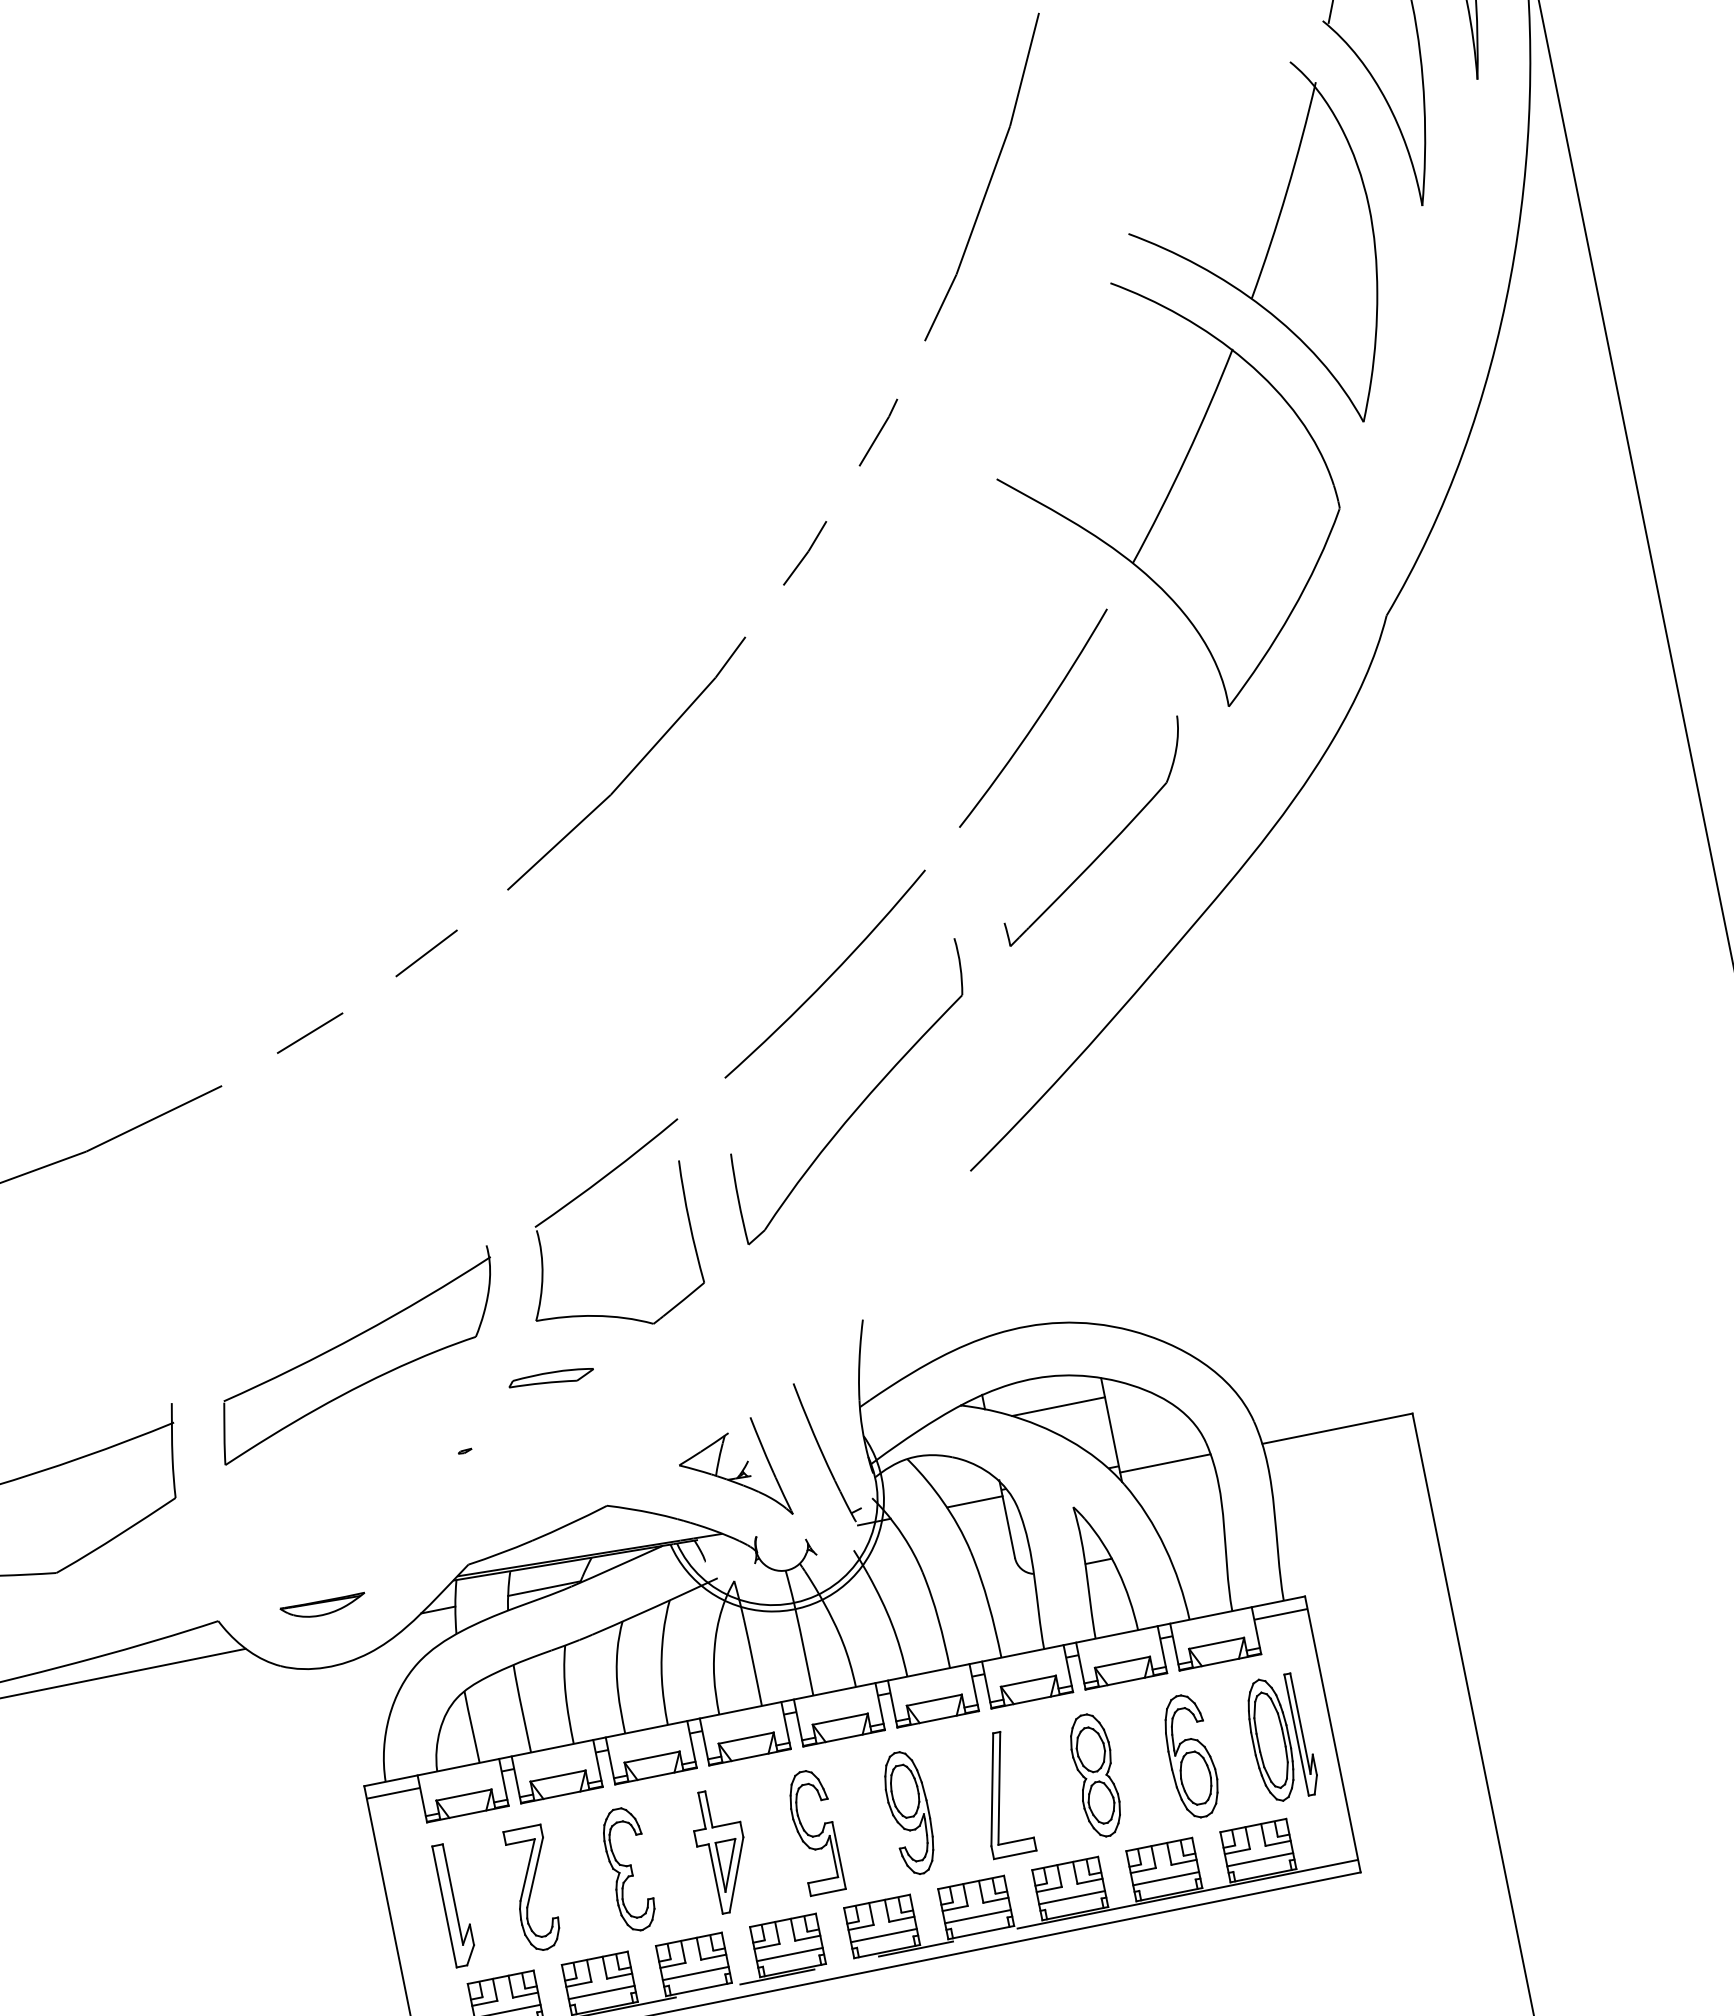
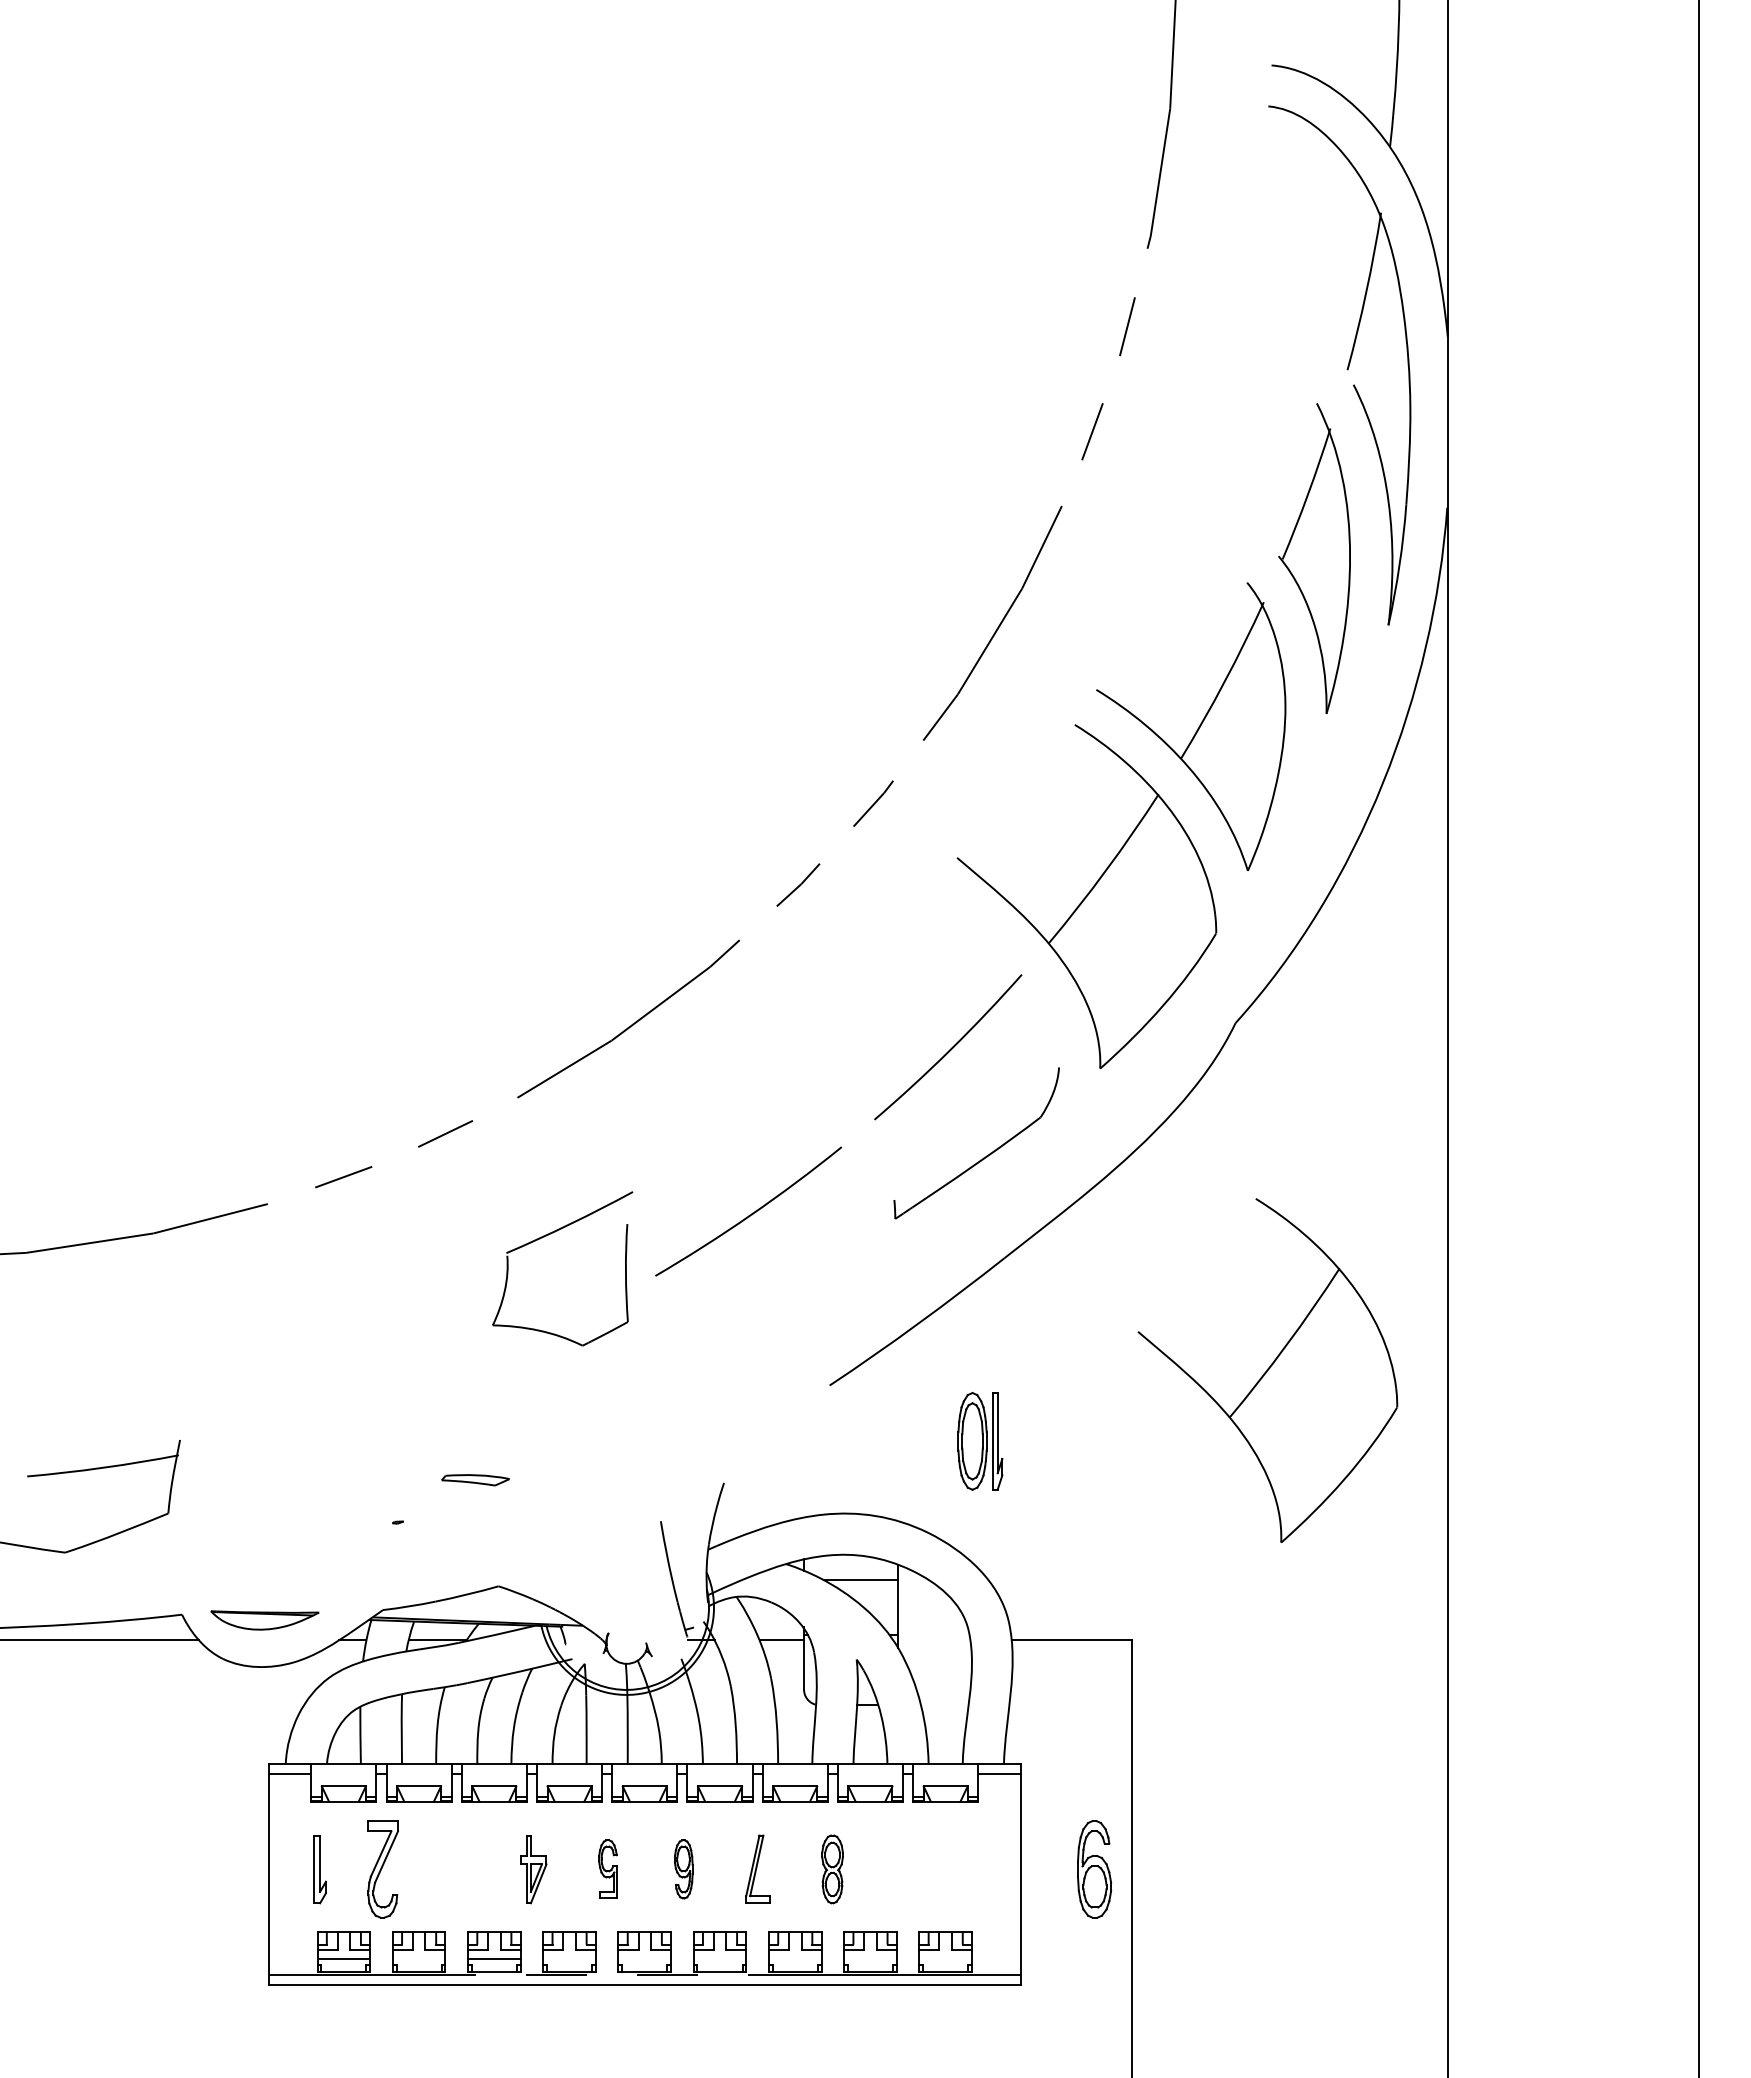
part: (1514, 1042) -> (1267, 1370), added
part: (862, 1100) -> (757, 1314), removed
part: (580, 1196) -> (546, 1236), moved
part: (355, 1355) -> (328, 1431), removed
line: (1165, 1463) -> (934, 1640), removed
part: (733, 1474) -> (600, 1581), removed
part: (324, 1607) -> (265, 1620), size x1.6
part: (1280, 1737) -> (980, 1440), moved
part: (1191, 1756) -> (1094, 1869), moved
part: (1095, 1775) -> (832, 1869), size x0.7
part: (1002, 1794) -> (757, 1869), size x0.7
part: (909, 1813) -> (683, 1869), size x0.6
part: (814, 1832) -> (607, 1869), size x0.6
part: (722, 1851) -> (533, 1869), size x0.7
line: (1259, 1859) -> (945, 1959), removed
part: (629, 1869) -> (459, 1869), removed
line: (1166, 1878) -> (870, 1959), removed
line: (1071, 1897) -> (794, 1959), removed
part: (455, 1904) -> (320, 1869), size x0.7
line: (977, 1916) -> (719, 1959), removed
line: (883, 1935) -> (644, 1959), removed
line: (789, 1954) -> (569, 1959), removed
line: (600, 1992) -> (418, 1959), removed

